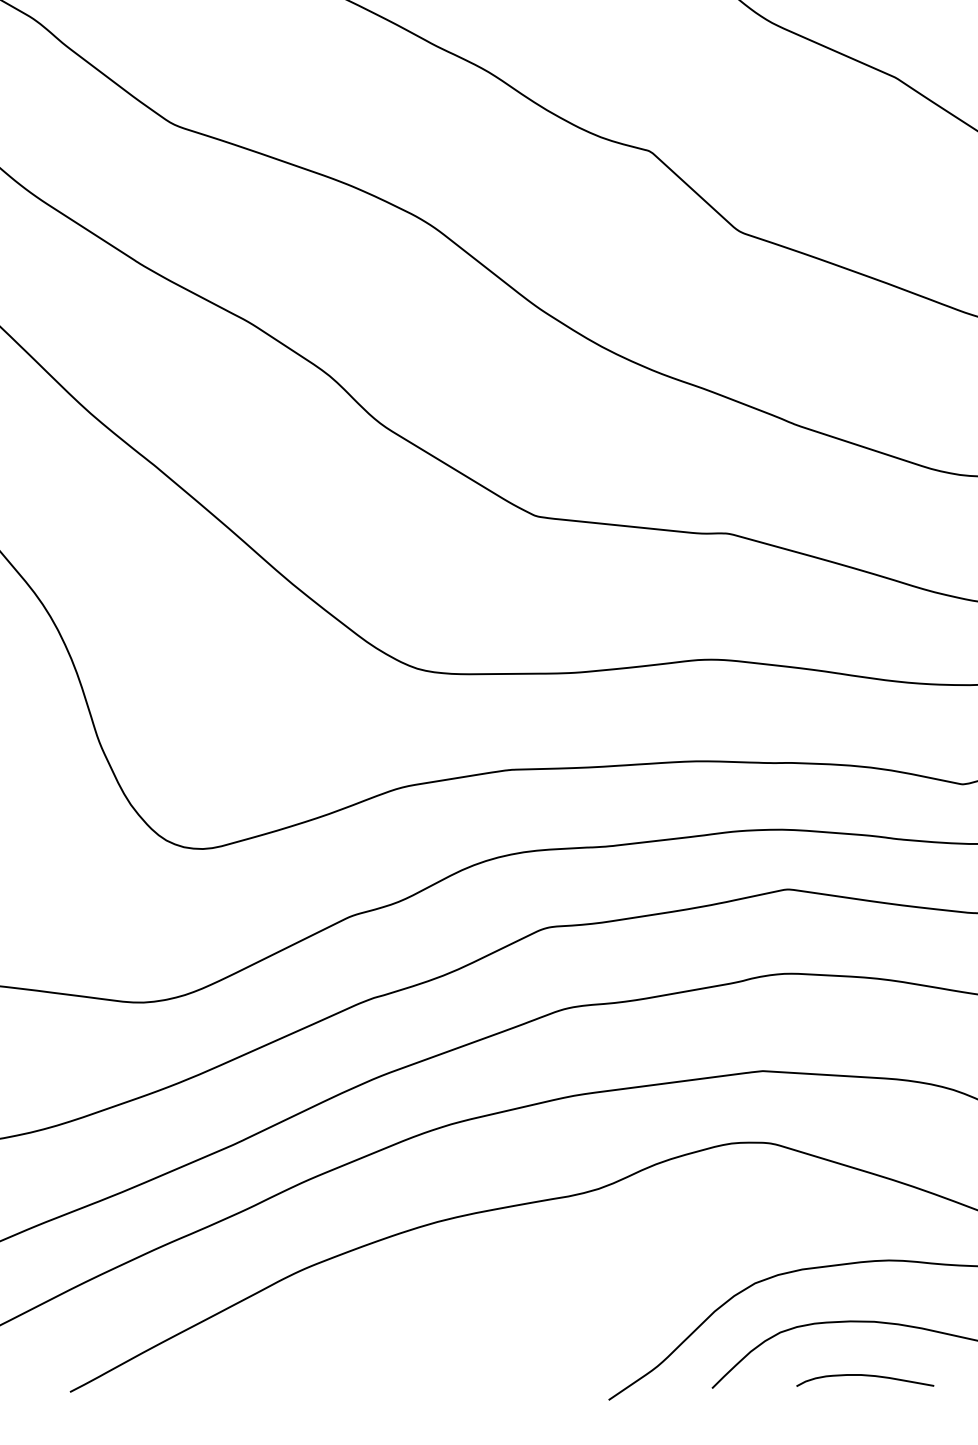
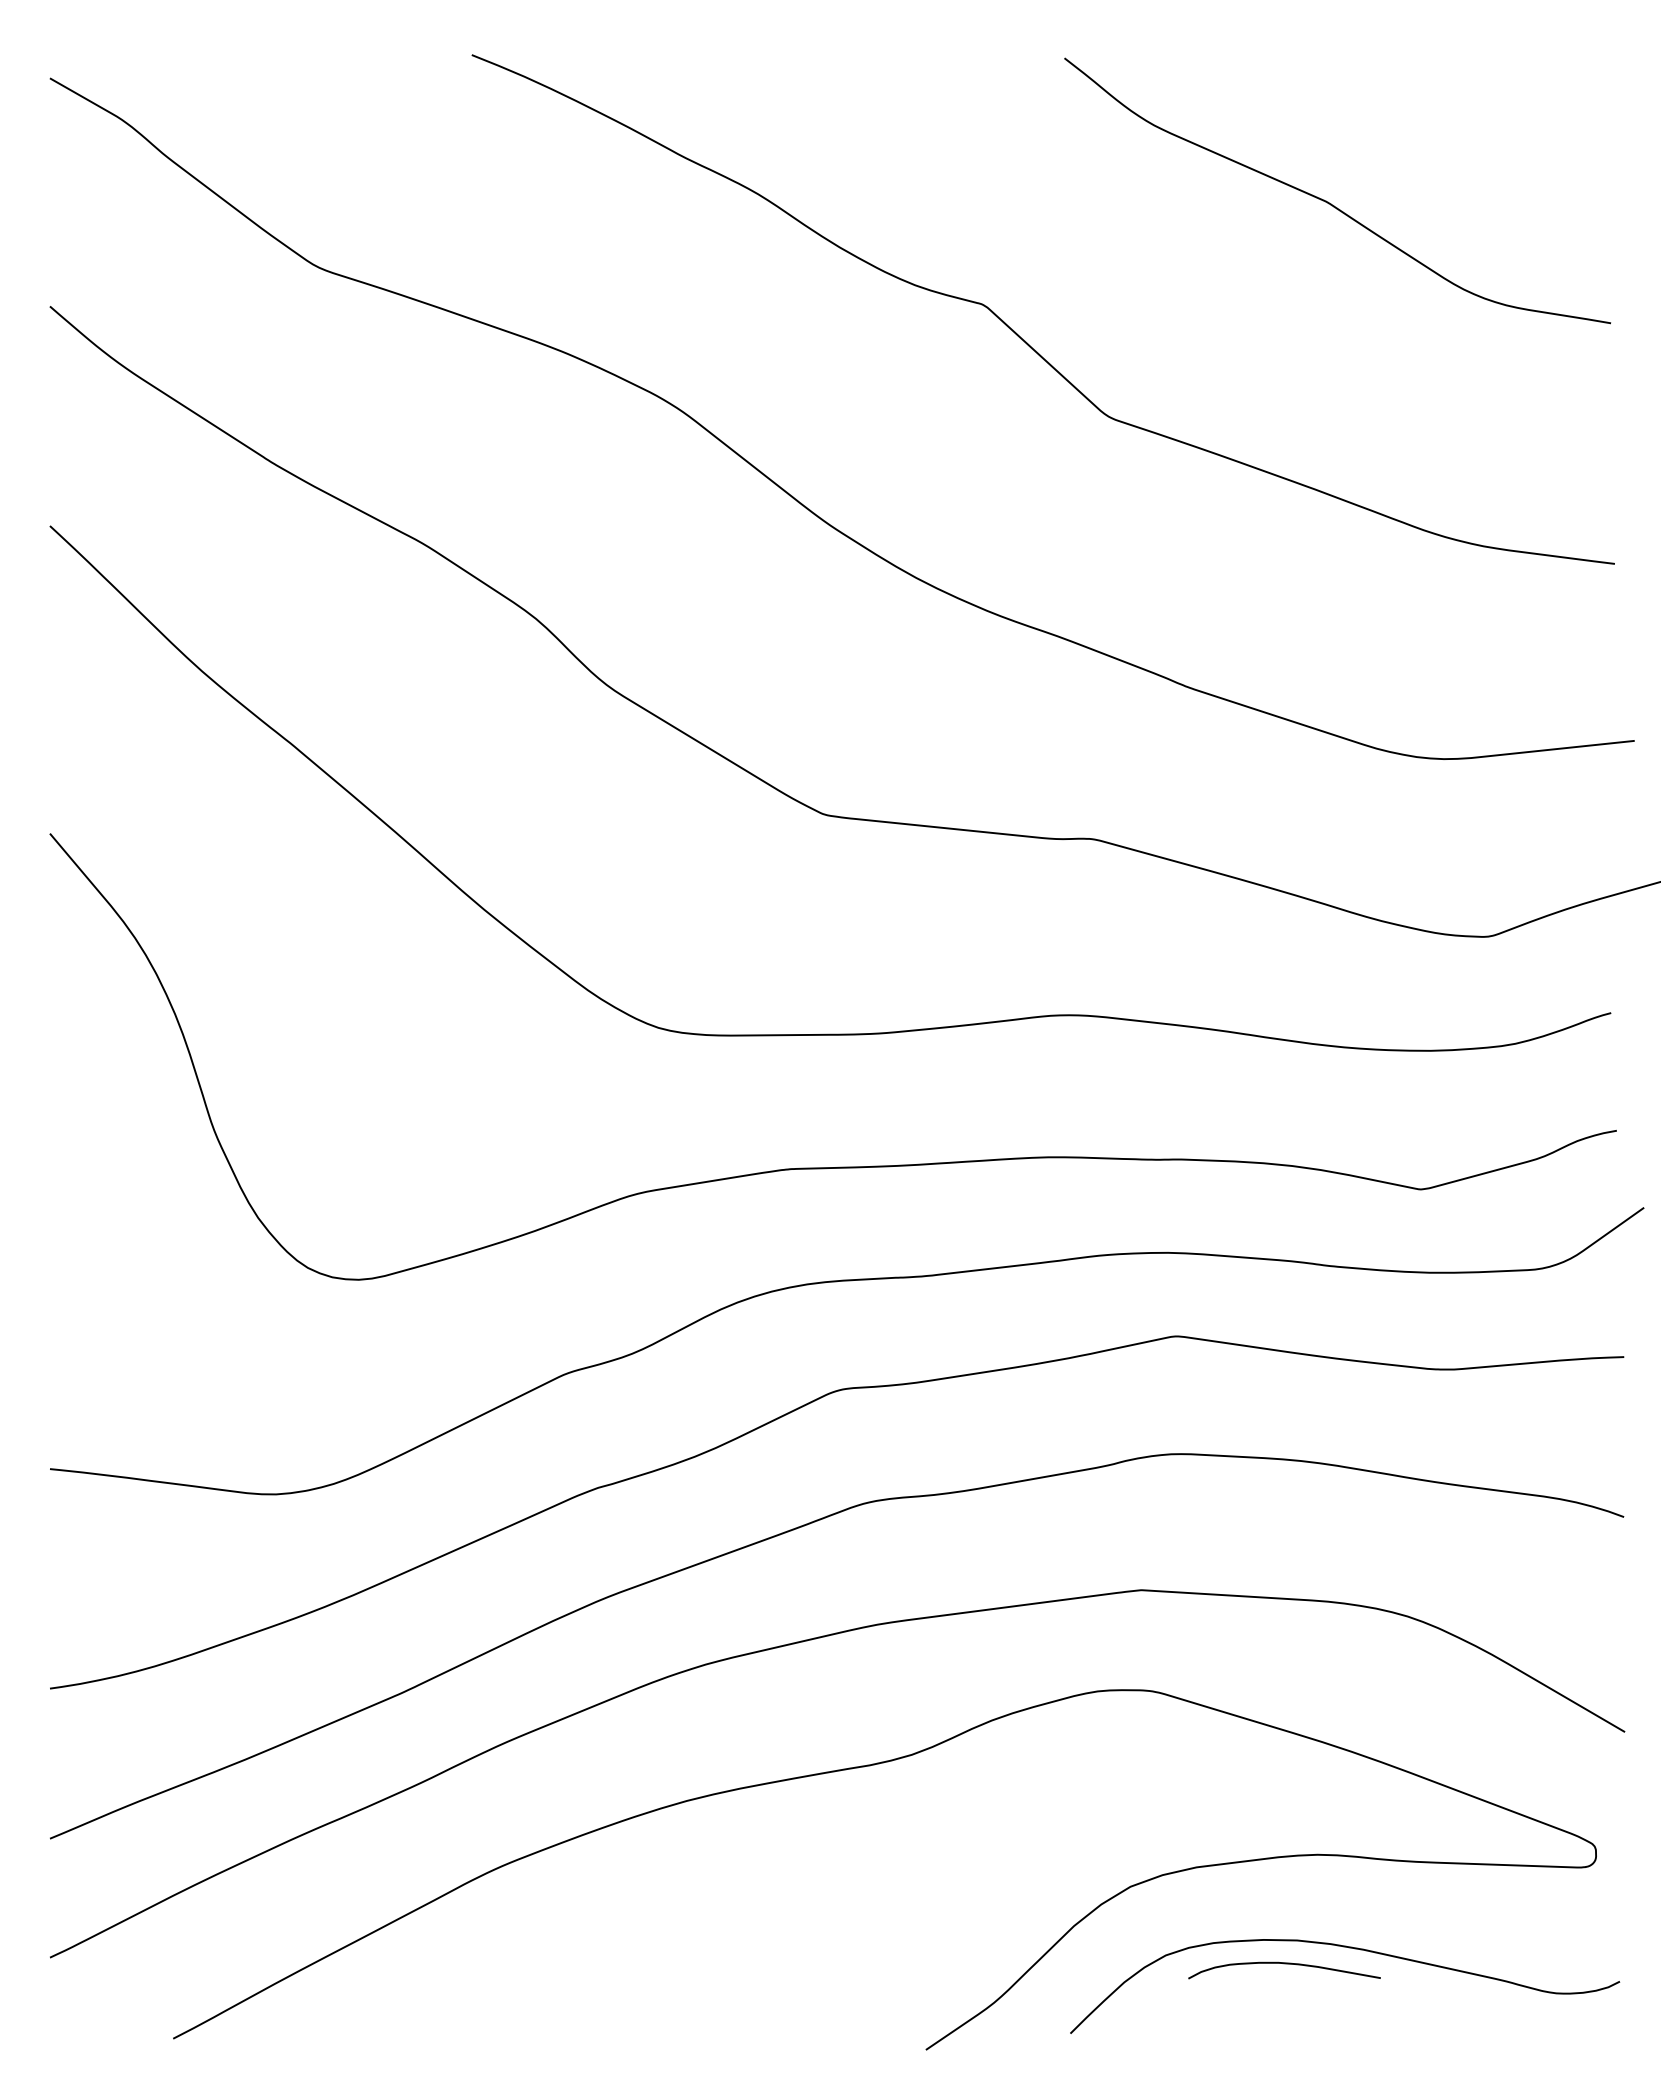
curve: (865, 1376) -> (1284, 1964), moved

